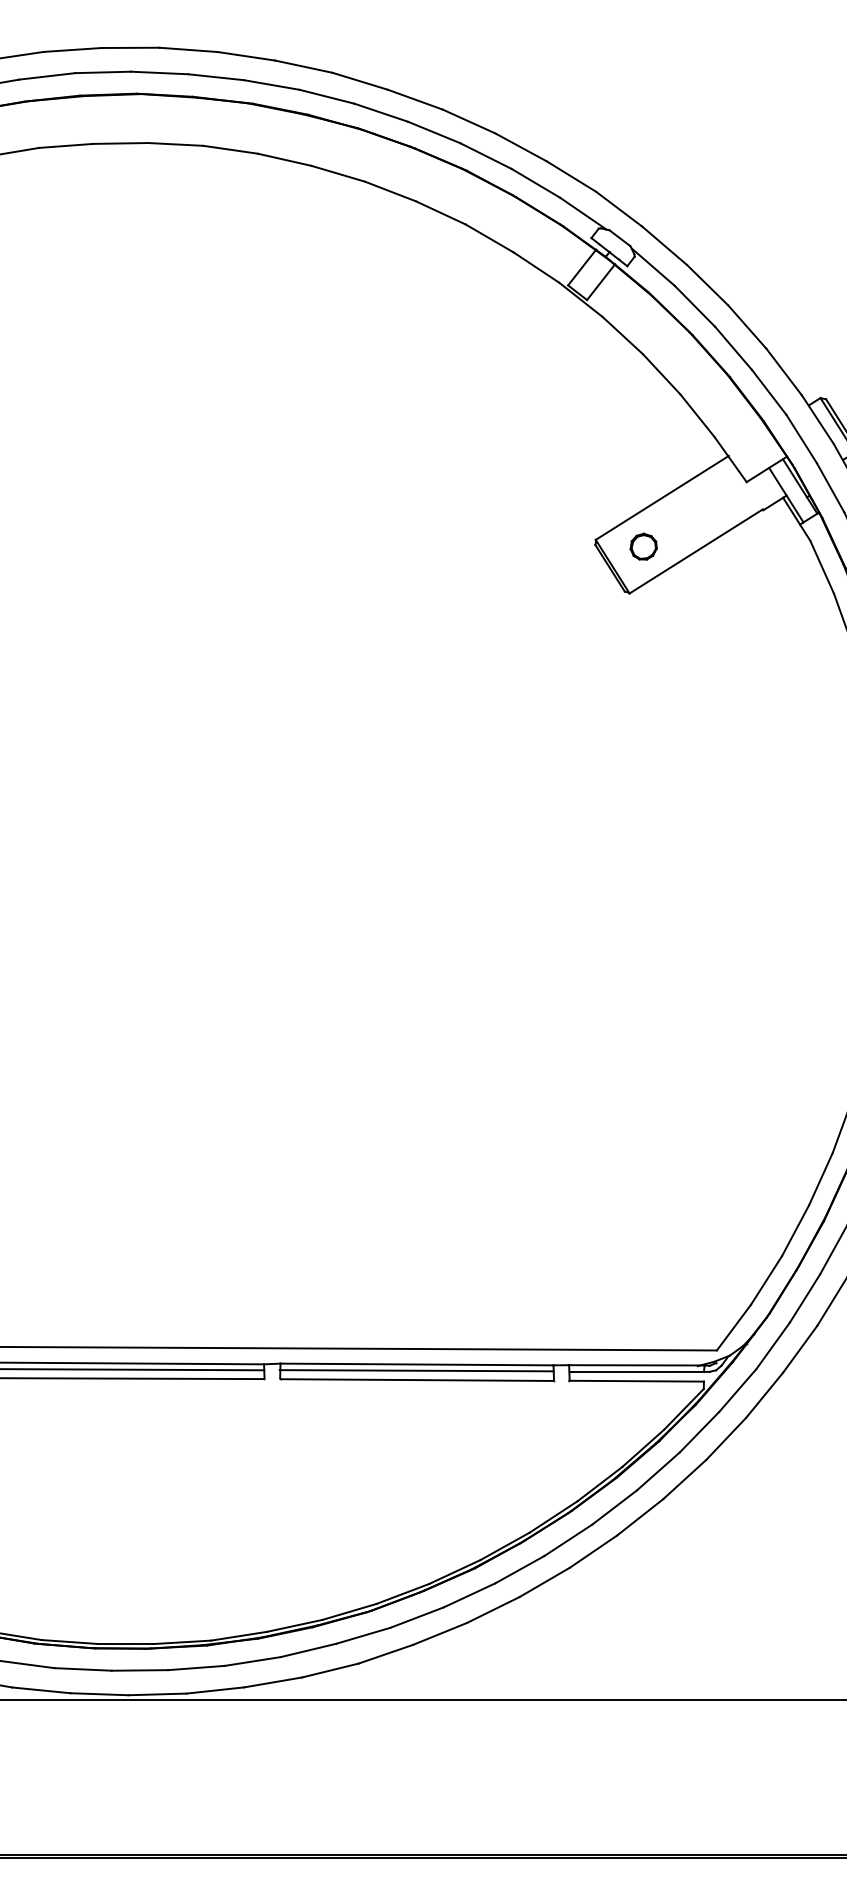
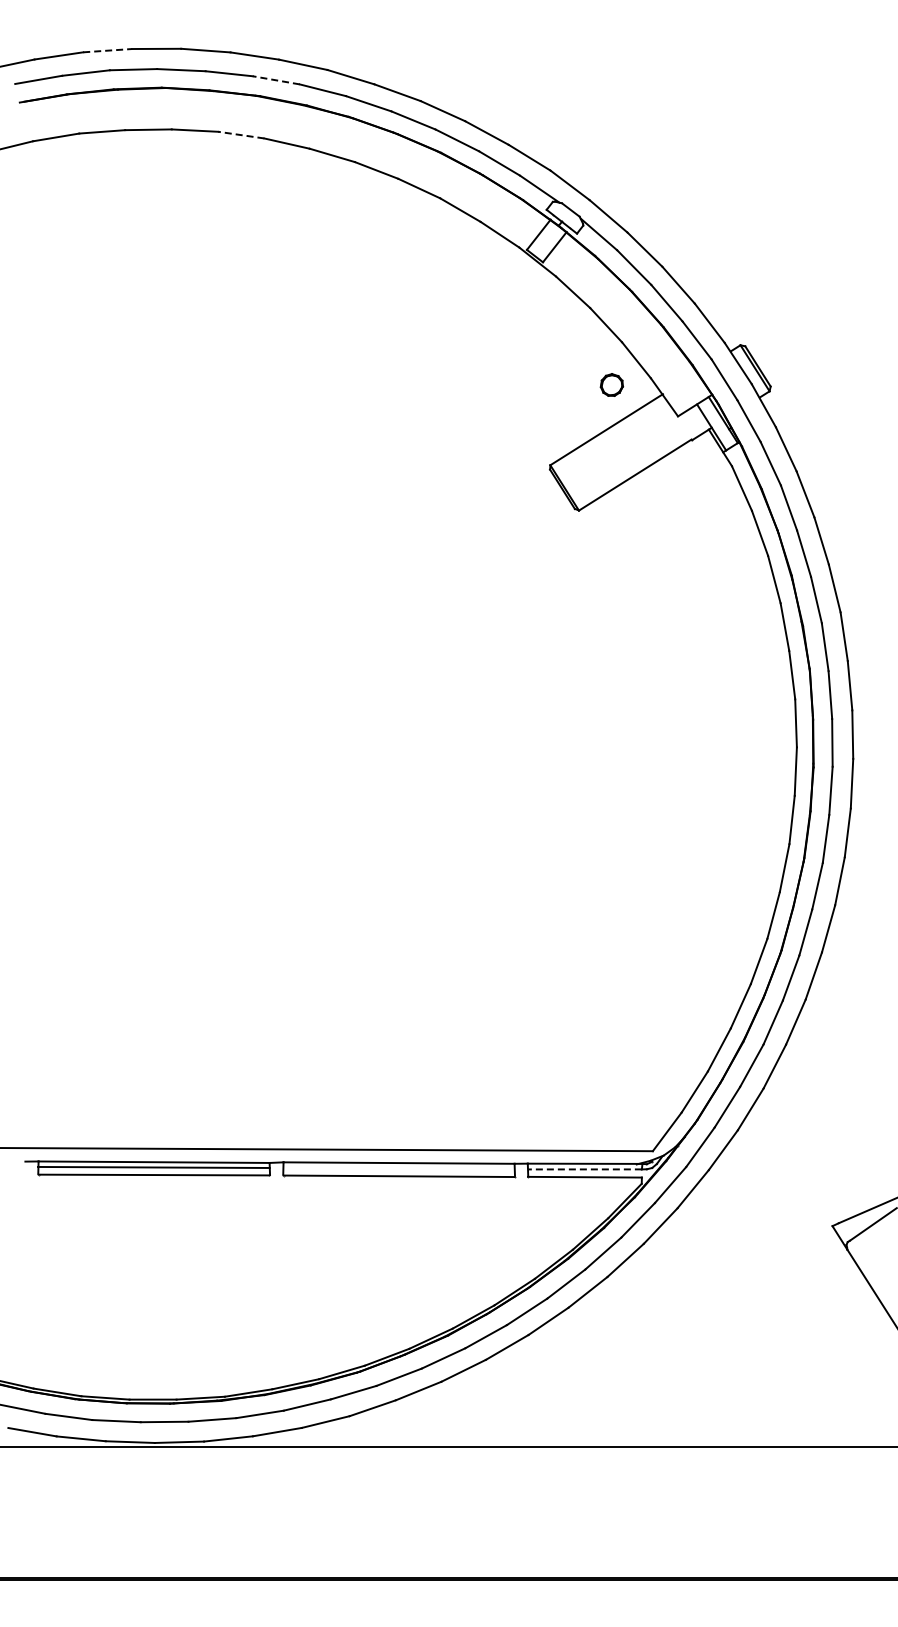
line: (72, 49) -> (107, 50), solid -> dashed
line: (272, 85) -> (276, 80), solid -> dashed
line: (229, 150) -> (240, 135), solid -> dashed
part: (643, 546) -> (611, 384), moved
line: (416, 1369) -> (398, 1167), removed
line: (637, 1372) -> (585, 1169), solid -> dashed

